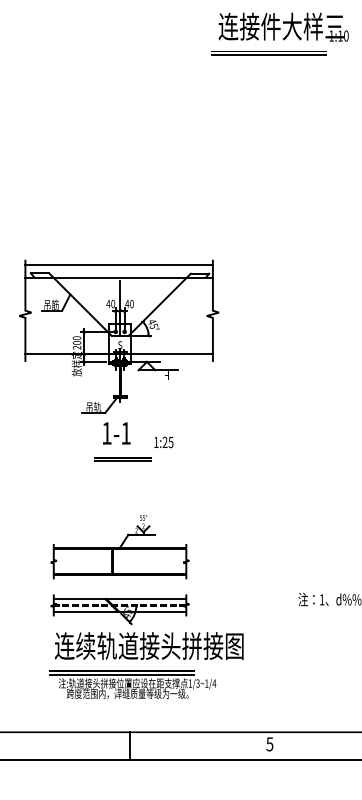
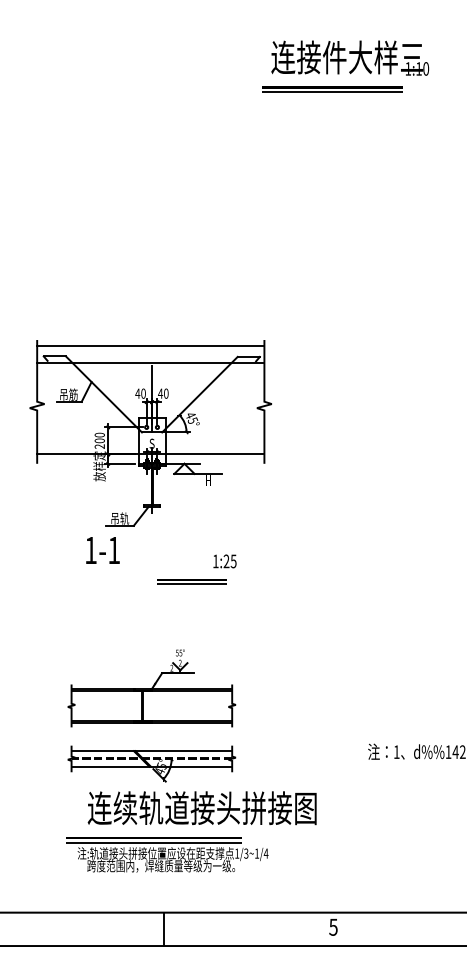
text: (116, 433) -> (102, 550), moved
text: (163, 442) -> (224, 561), moved
part: (123, 459) -> (191, 581), moved
text: (148, 646) -> (201, 808), moved

